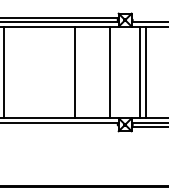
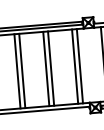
line: (33, 72) -> (17, 71), added
line: (39, 72) -> (22, 70), added
line: (68, 72) -> (45, 69), added
line: (104, 72) -> (75, 66), added

